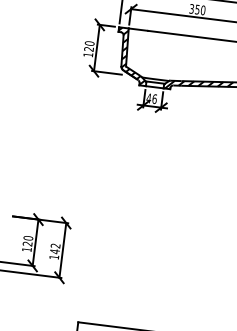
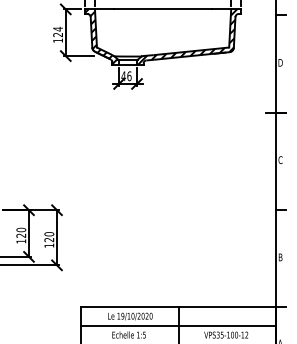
text: (90, 42) -> (58, 28), 120 -> 124
text: (55, 249) -> (49, 237), 142 -> 120

